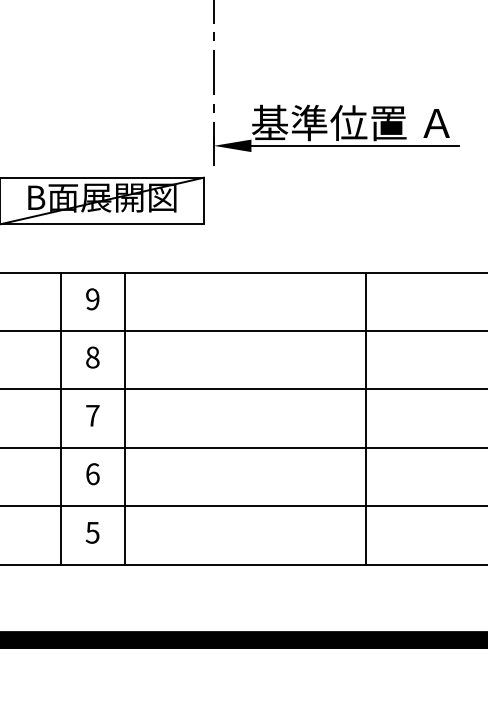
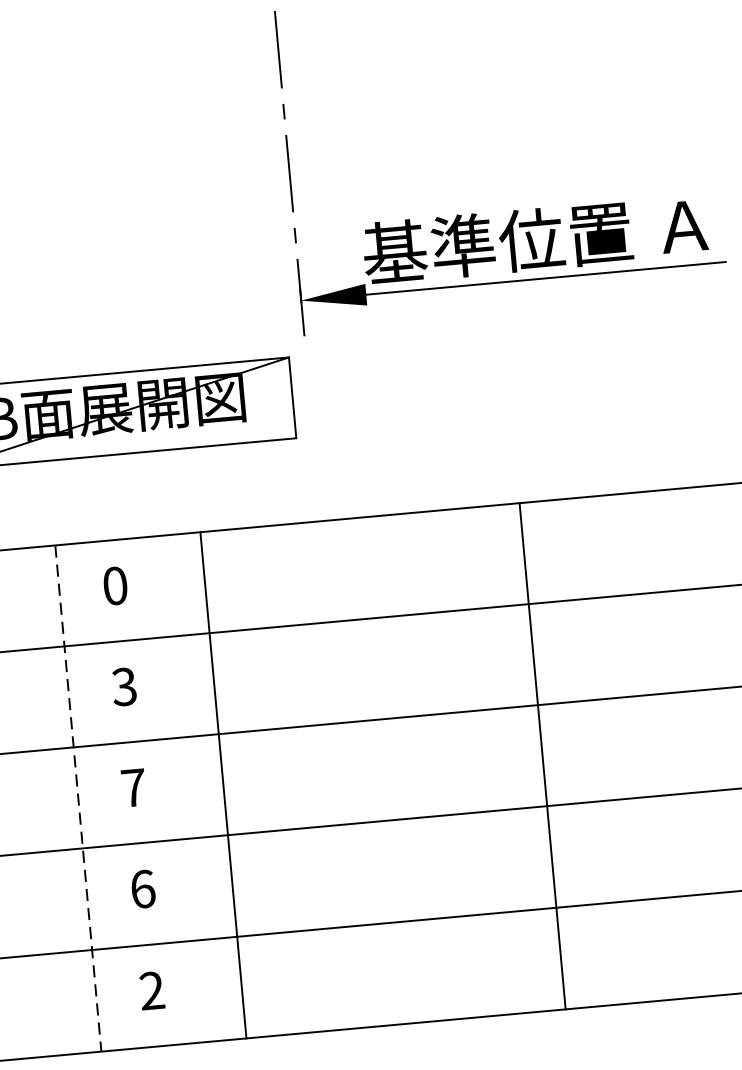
text: (92, 299) -> (114, 586), 9 -> 0
text: (92, 357) -> (124, 686), 8 -> 3
line: (60, 418) -> (78, 797), solid -> dashed
line: (125, 418) -> (223, 784), moved
line: (366, 418) -> (542, 755), moved
text: (92, 532) -> (151, 990), 5 -> 2

